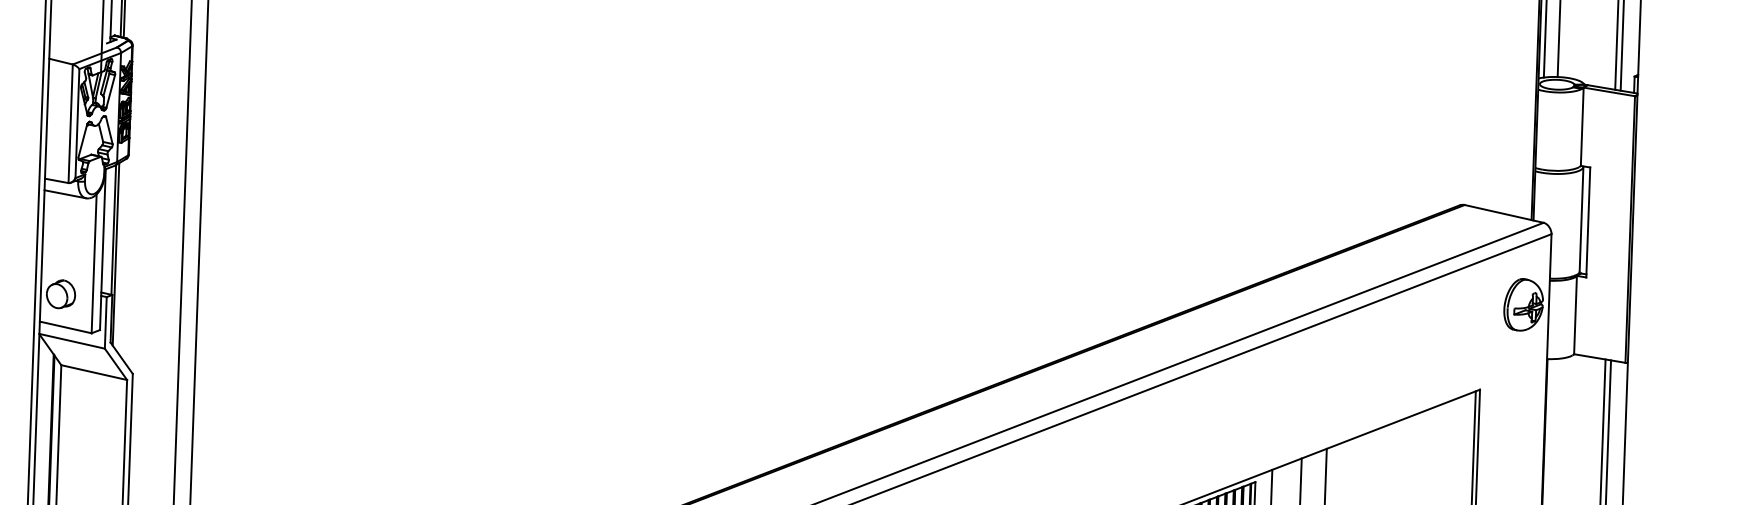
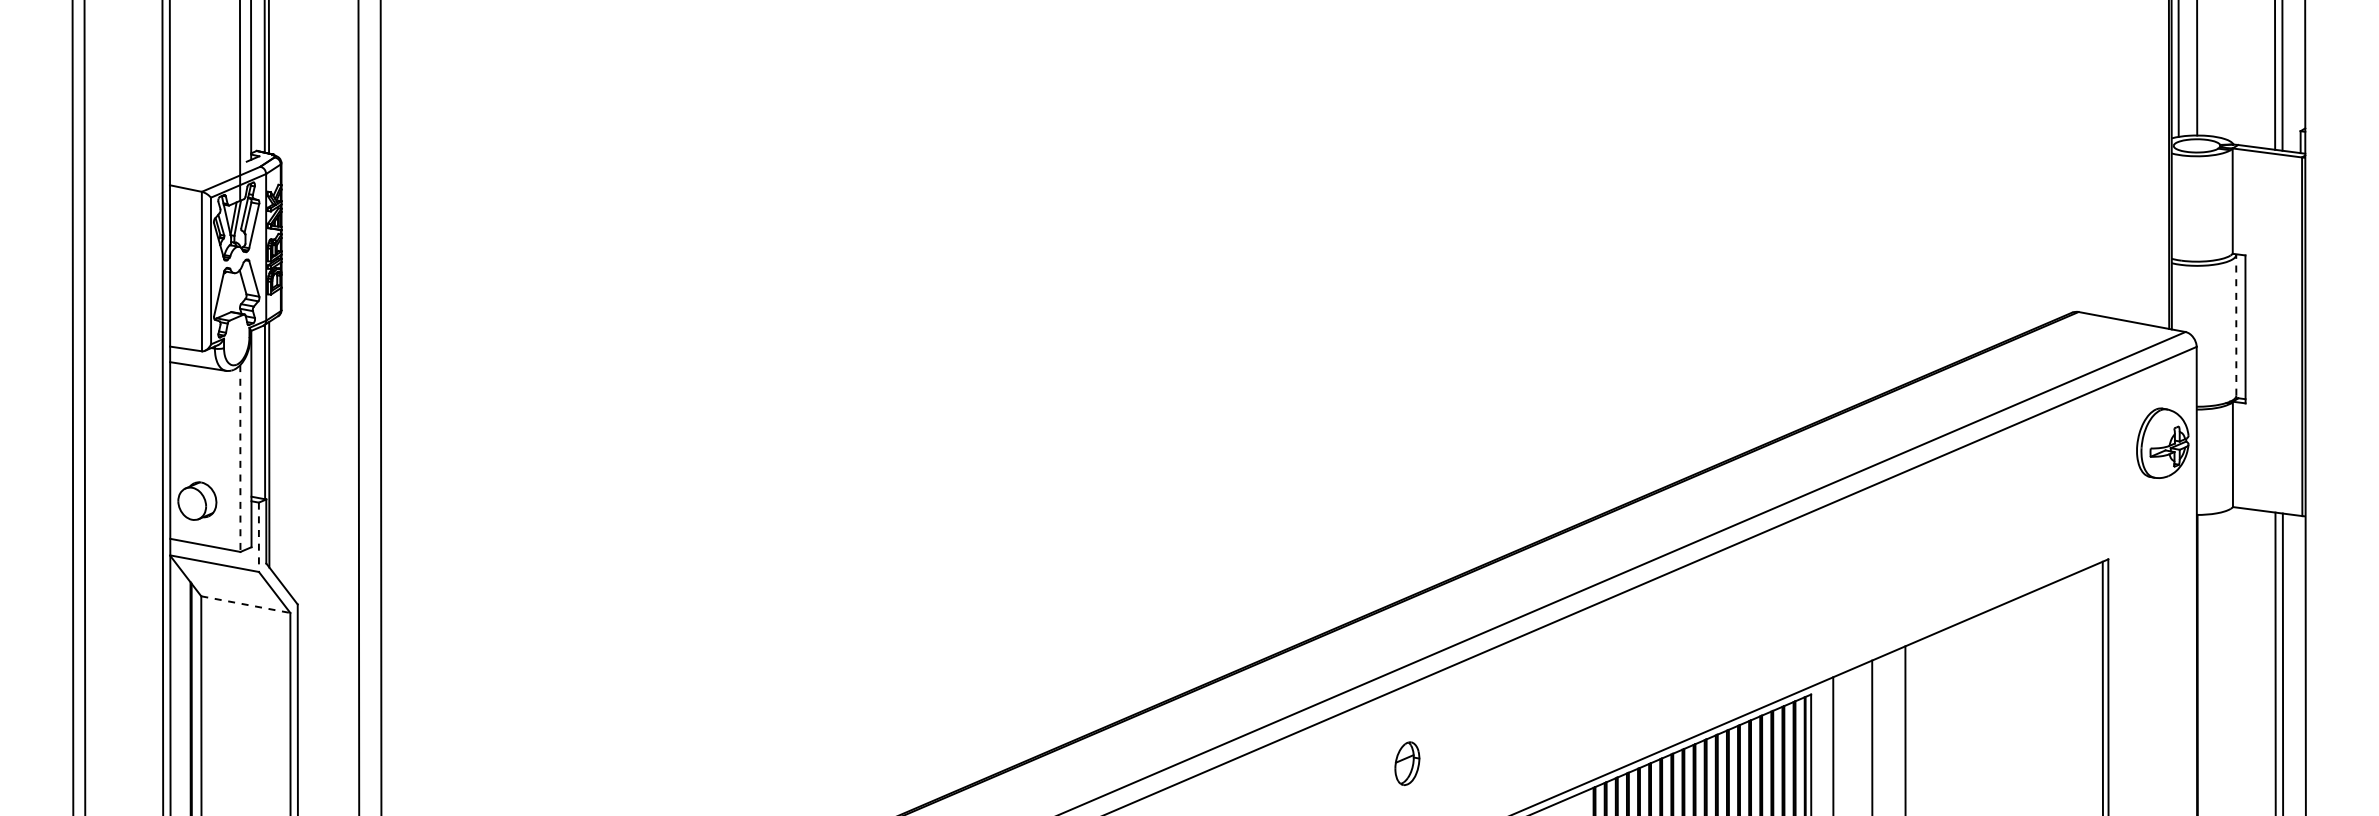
line: (1581, 218) -> (2236, 324), solid -> dashed
line: (94, 264) -> (240, 459), solid -> dashed
line: (105, 323) -> (258, 537), solid -> dashed
line: (94, 372) -> (246, 604), solid -> dashed

